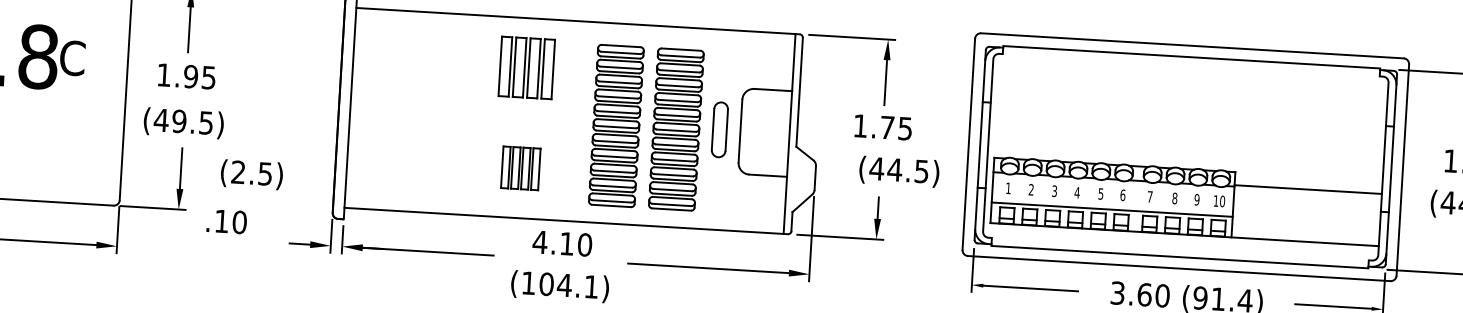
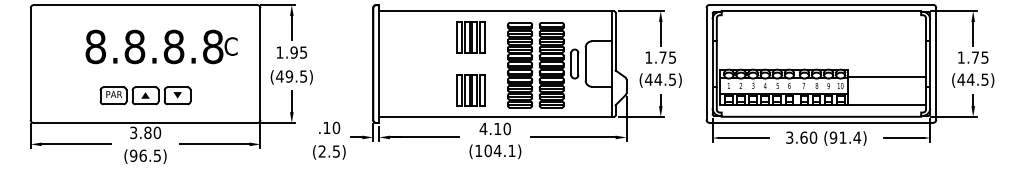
part: (519, 168) -> (470, 90), size x1.43
text: (898, 171) -> (660, 80), moved
text: (252, 174) -> (329, 152), moved
text: (226, 220) -> (329, 127), moved

